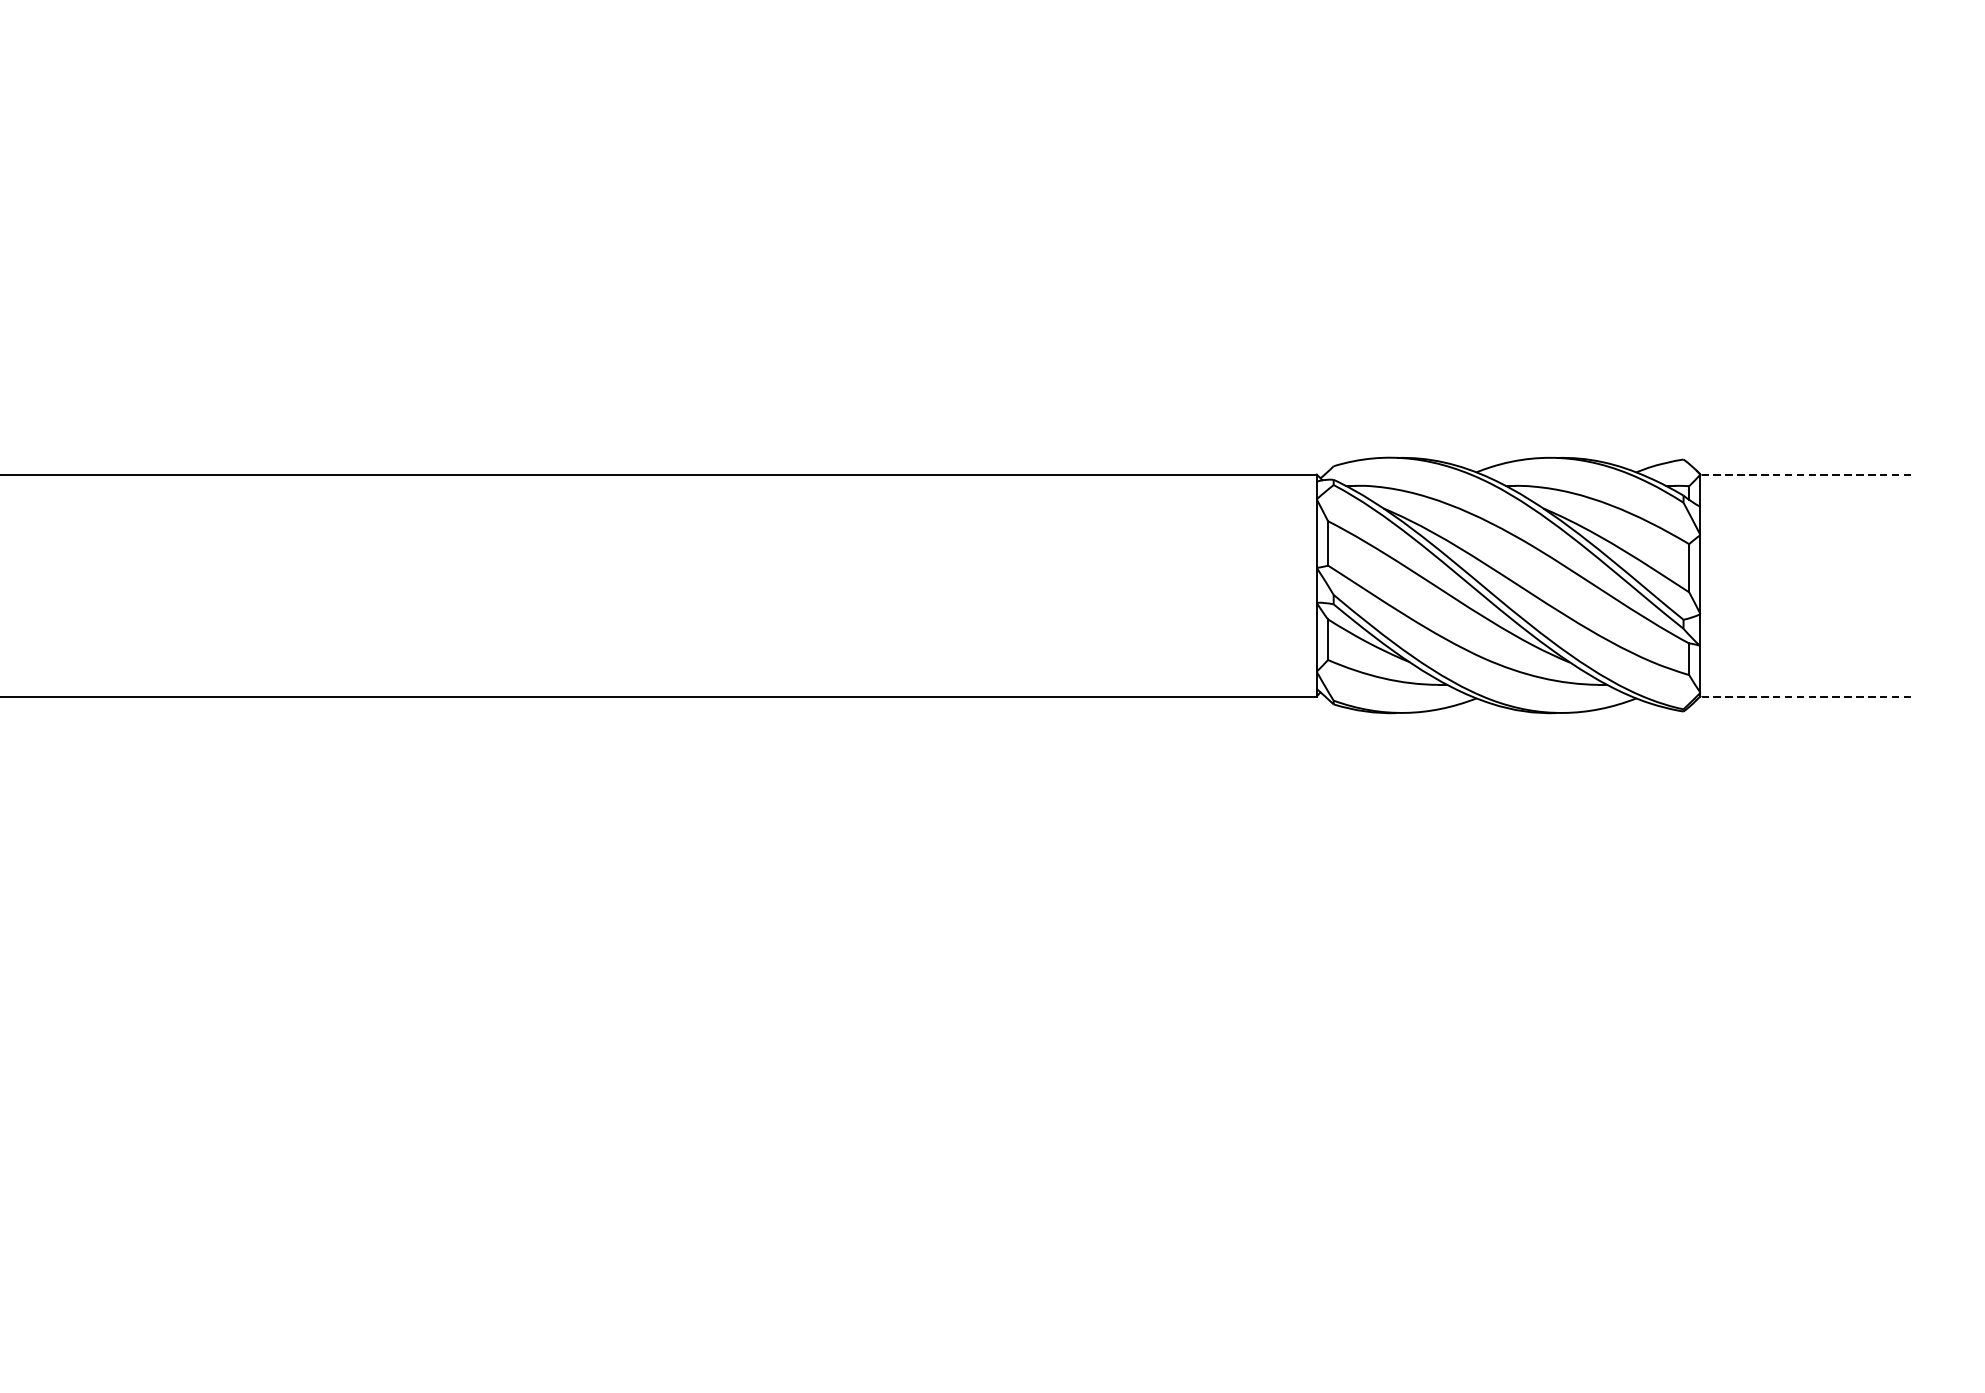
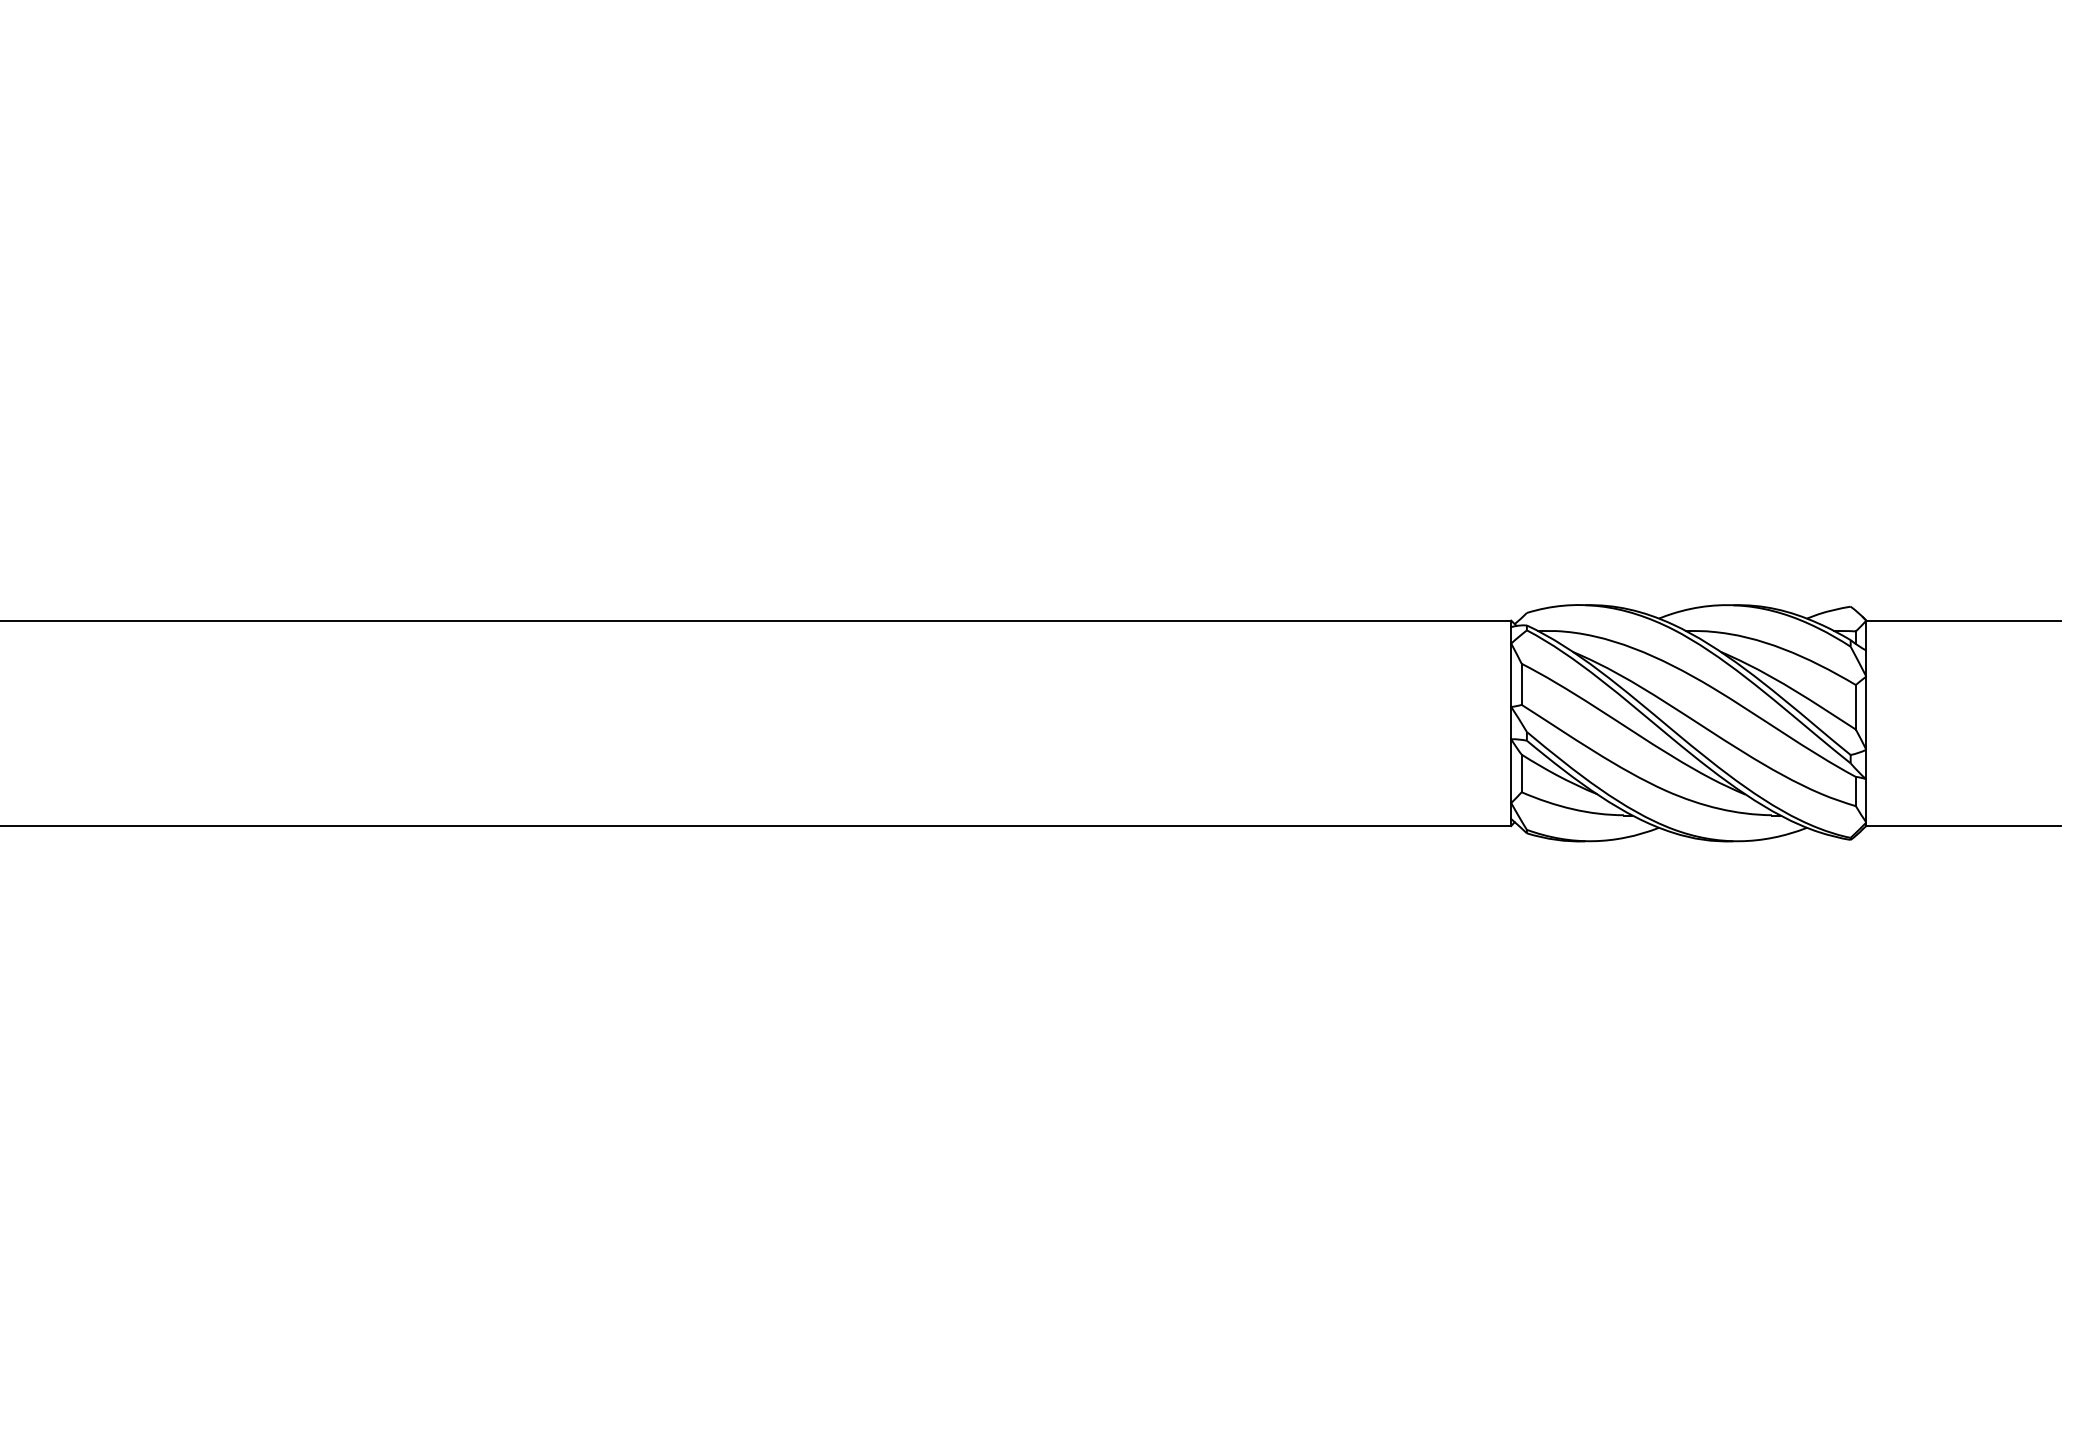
line: (1805, 474) -> (1963, 620), dashed -> solid
line: (1805, 697) -> (1963, 826), dashed -> solid

